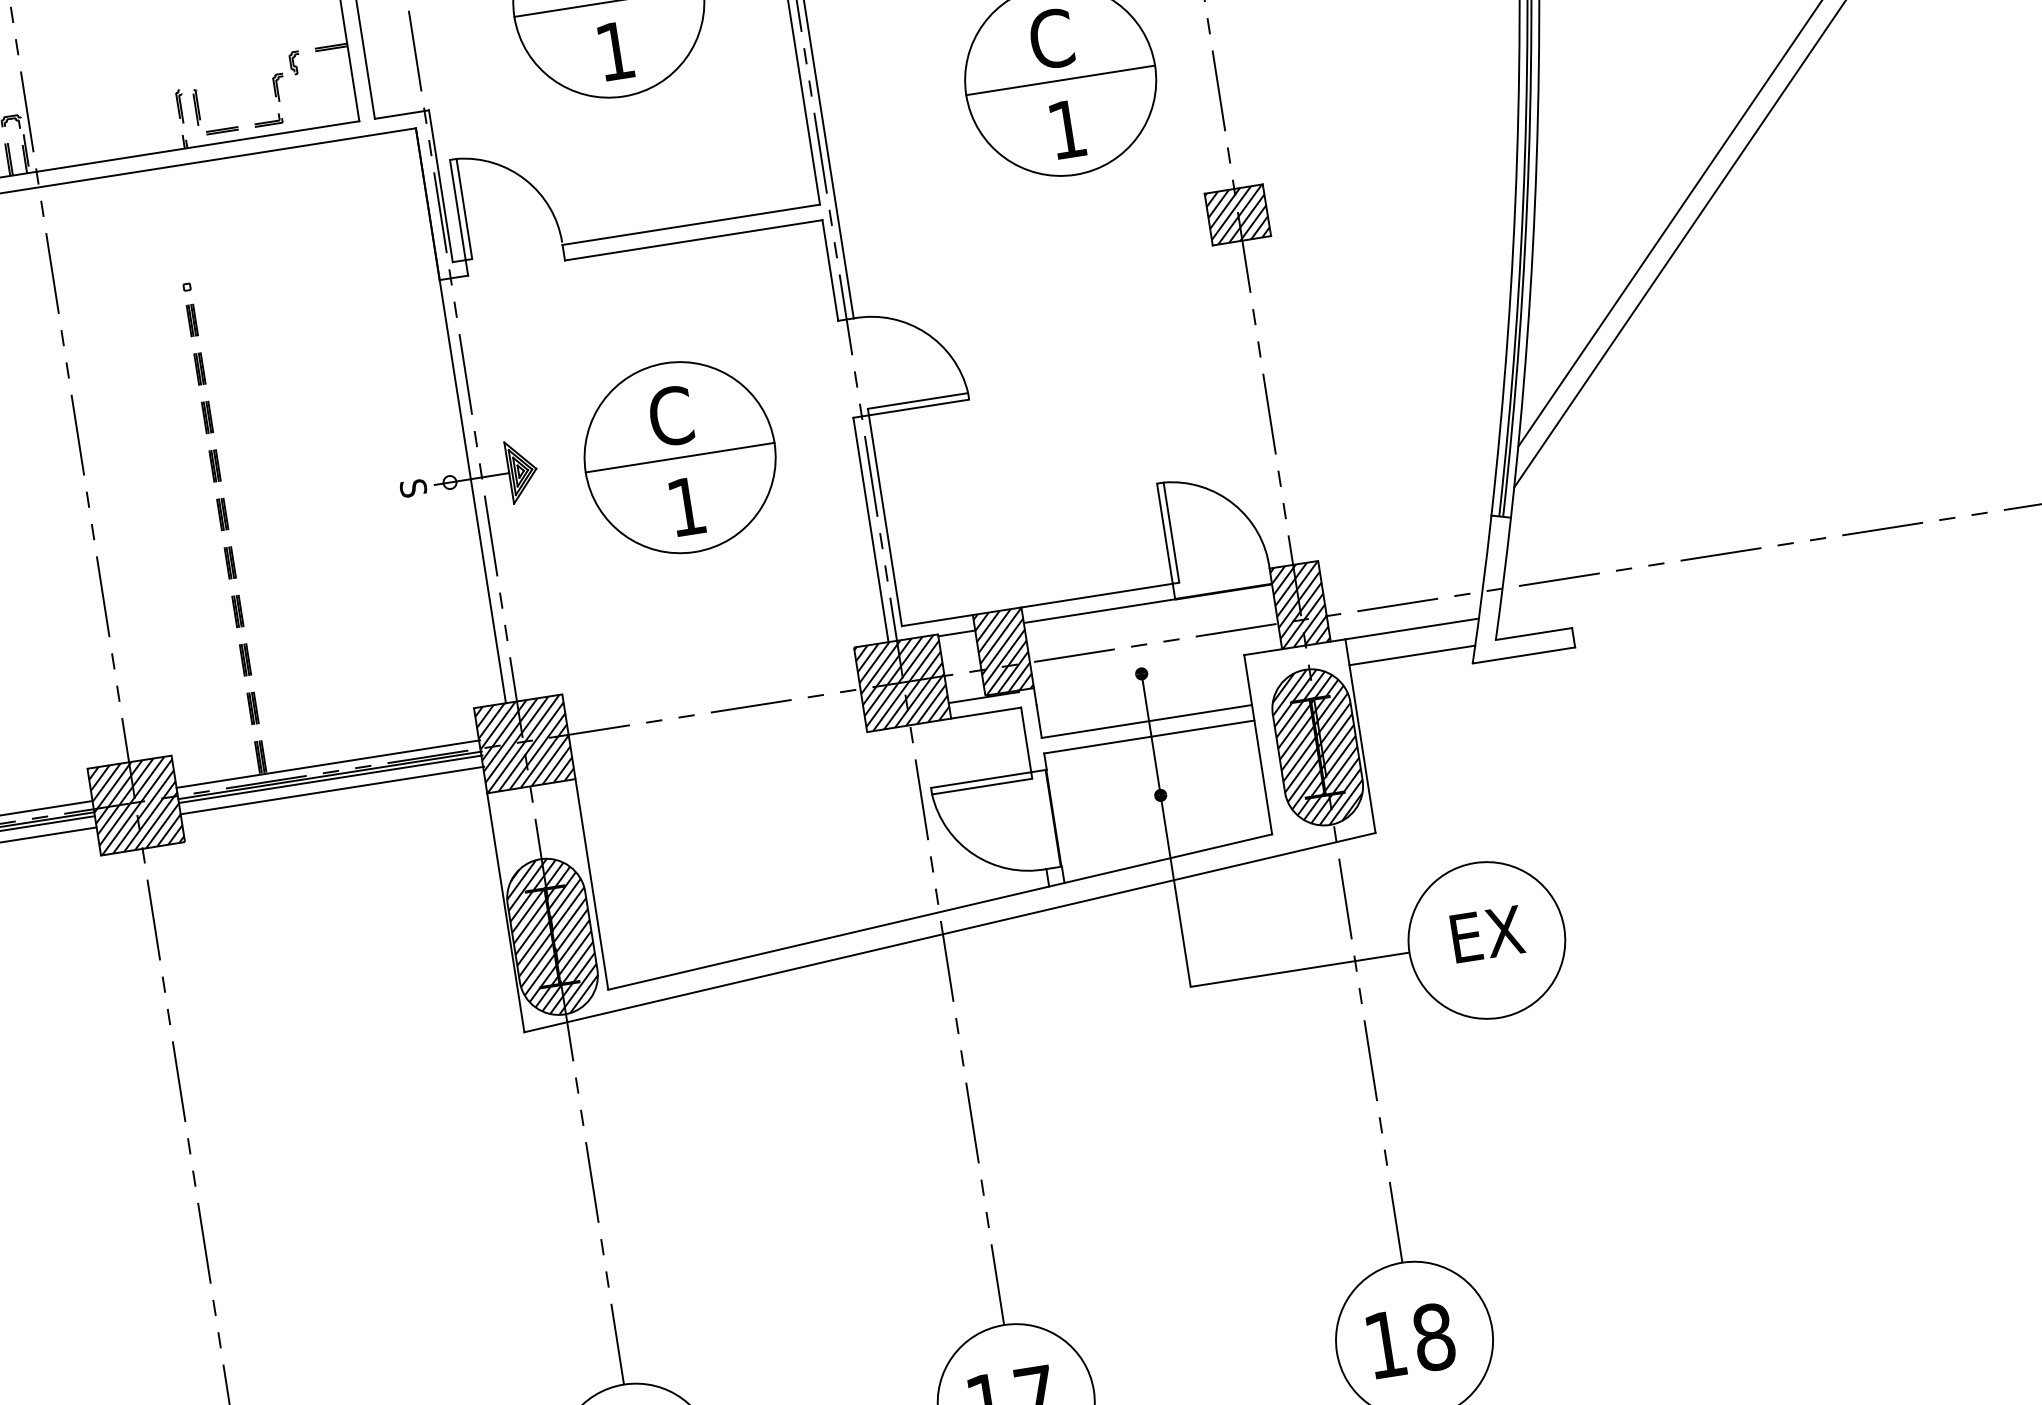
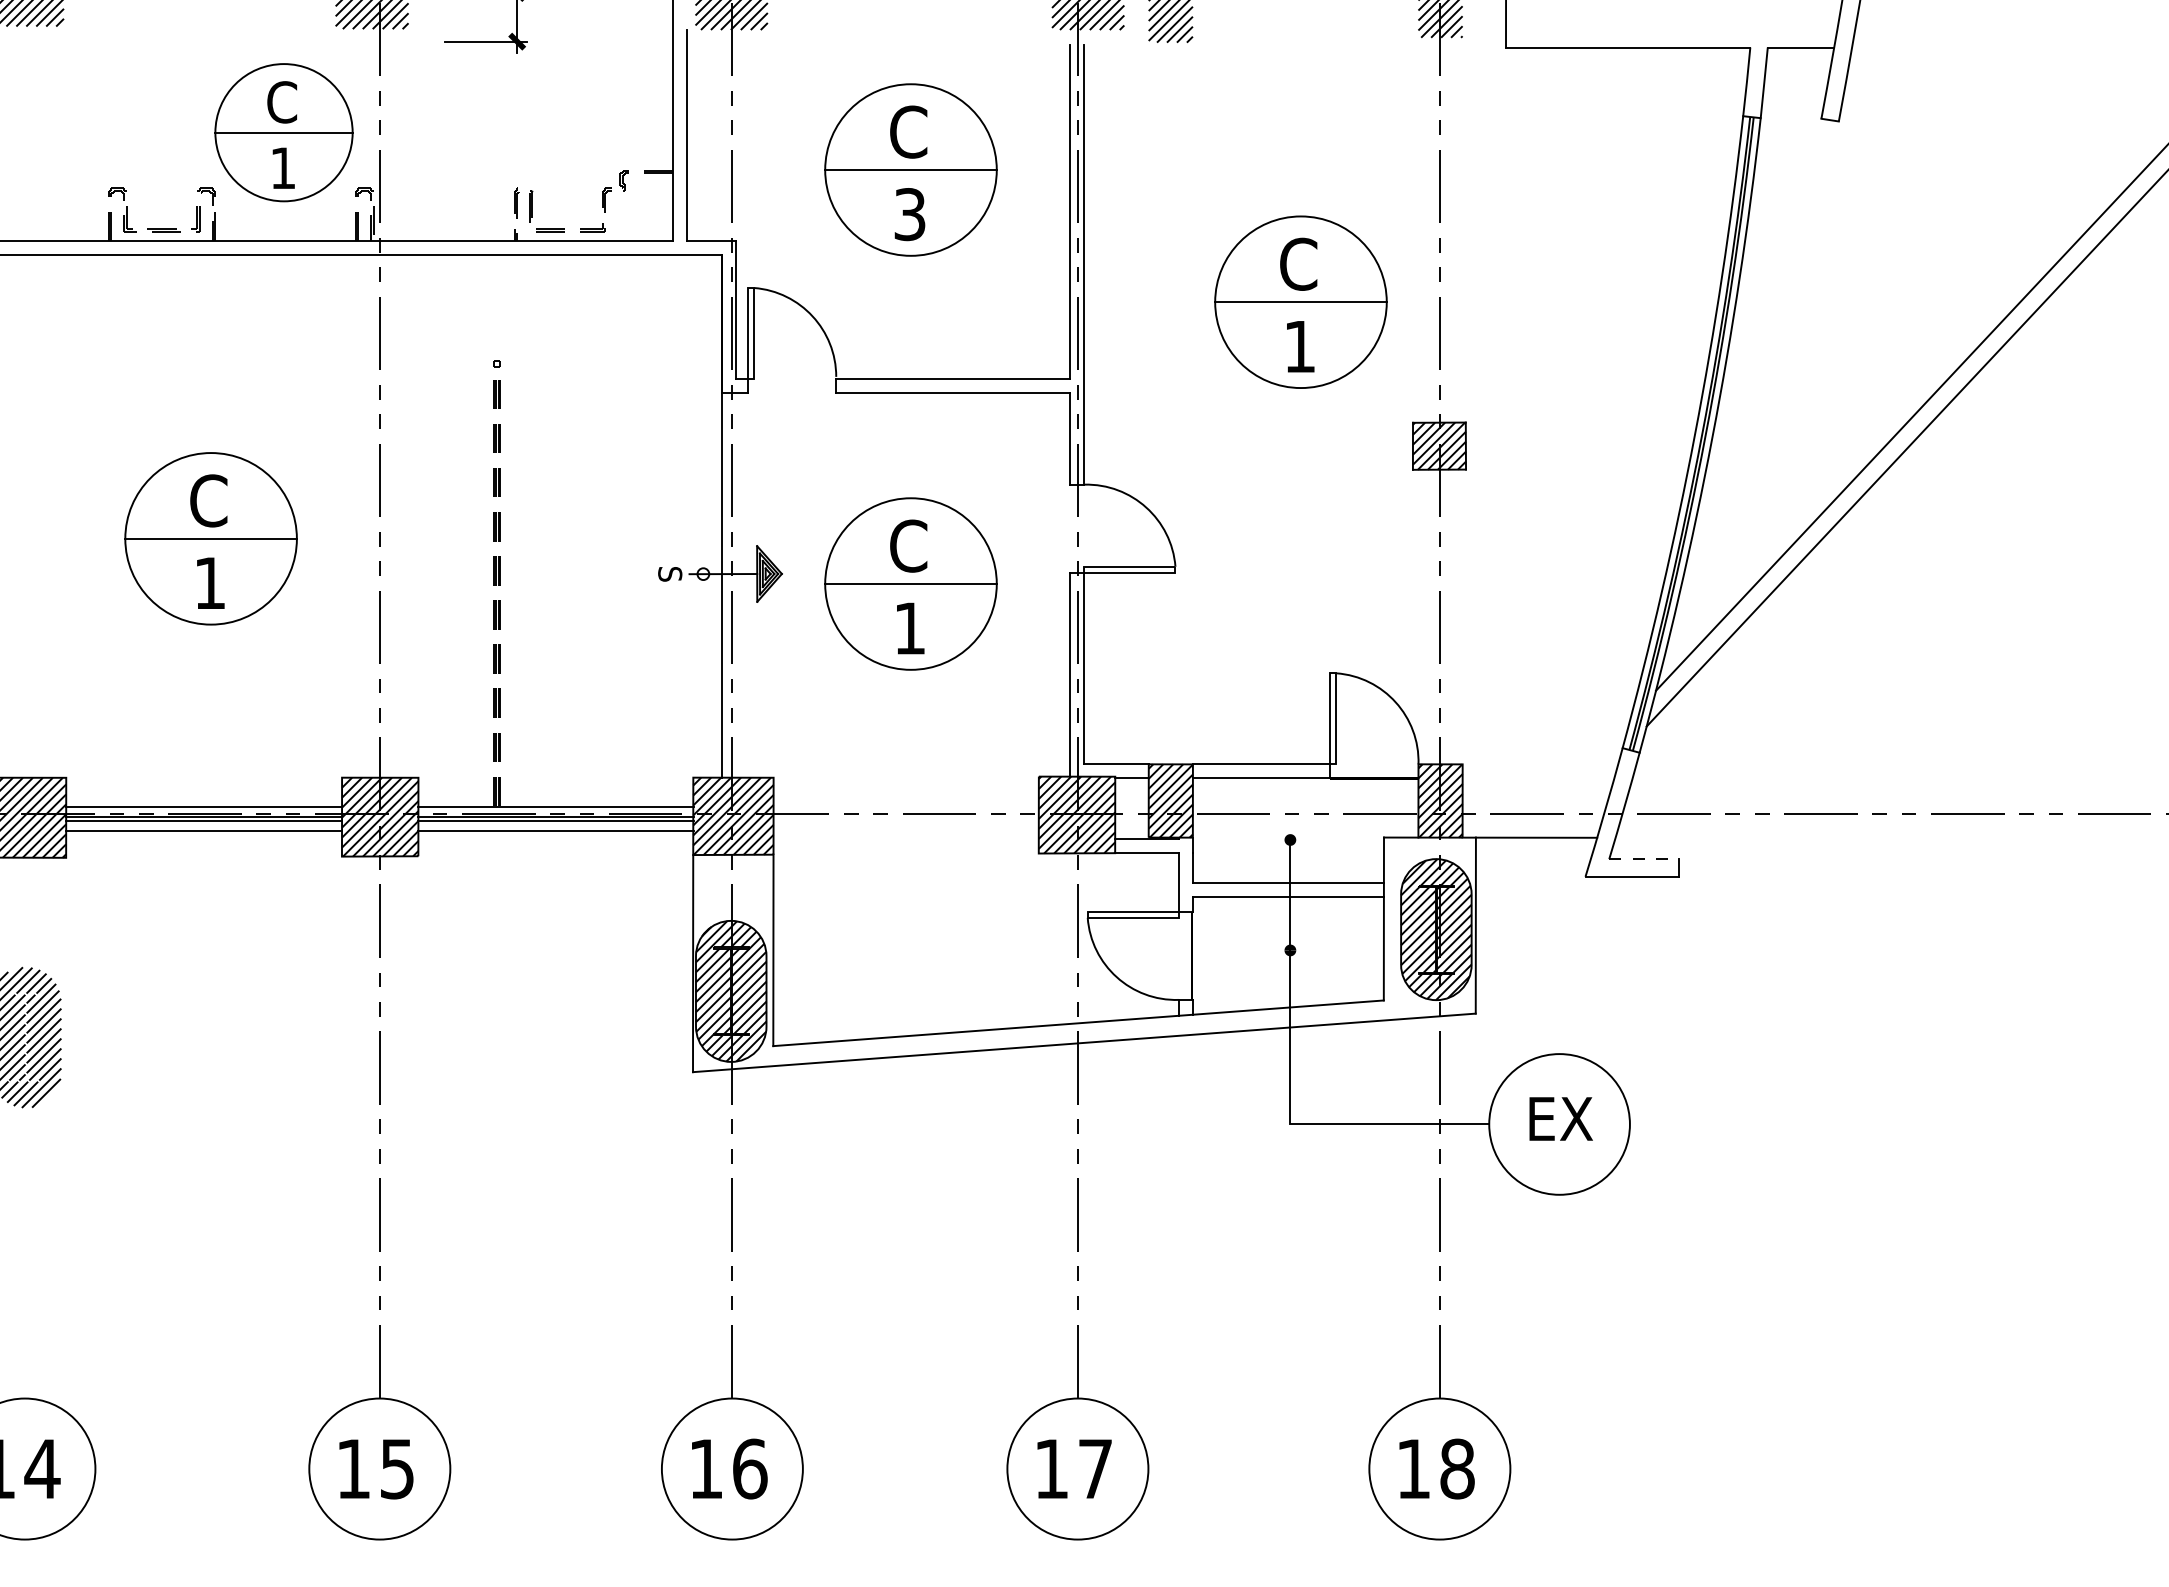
text: (614, 51) -> (909, 214), 1 -> 3
line: (1533, 634) -> (1643, 859), solid -> dashed
line: (1411, 655) -> (1532, 861), removed

